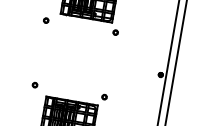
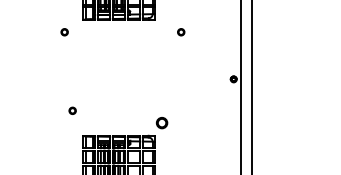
part: (115, 32) -> (181, 32), moved
part: (34, 84) -> (72, 110), moved
part: (104, 96) -> (162, 122), size x1.6

